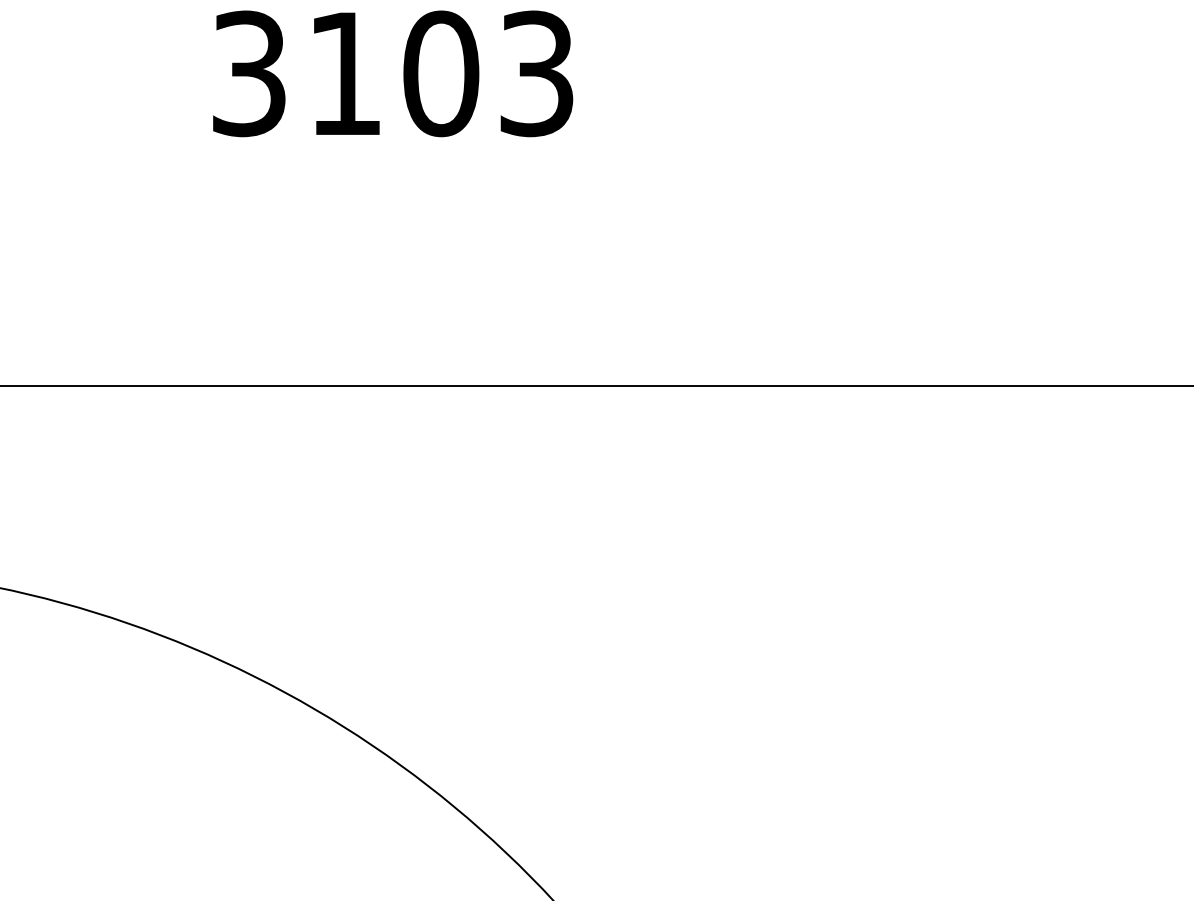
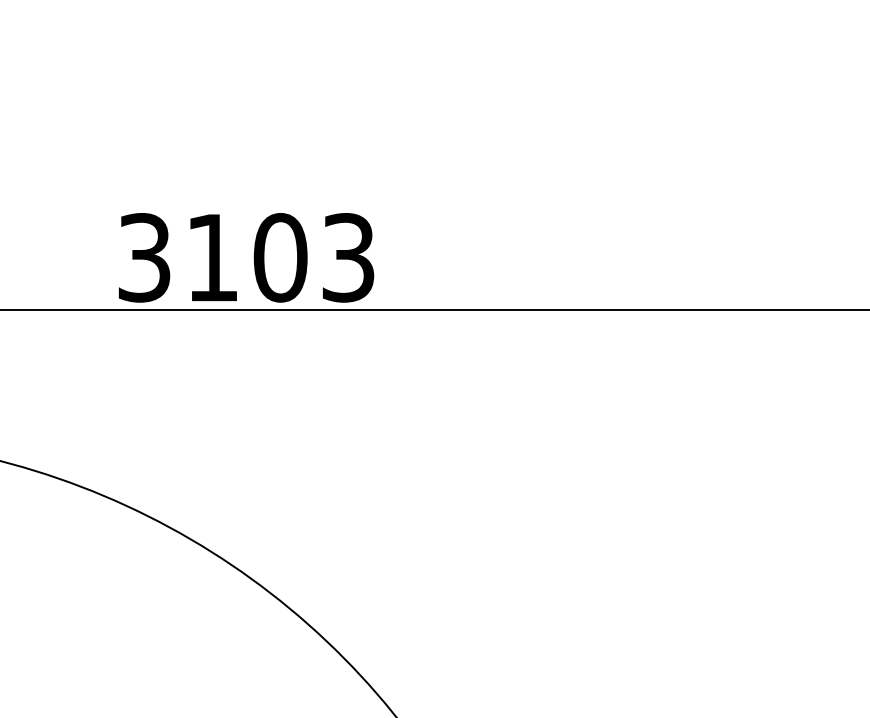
text: (393, 73) -> (246, 257), moved

